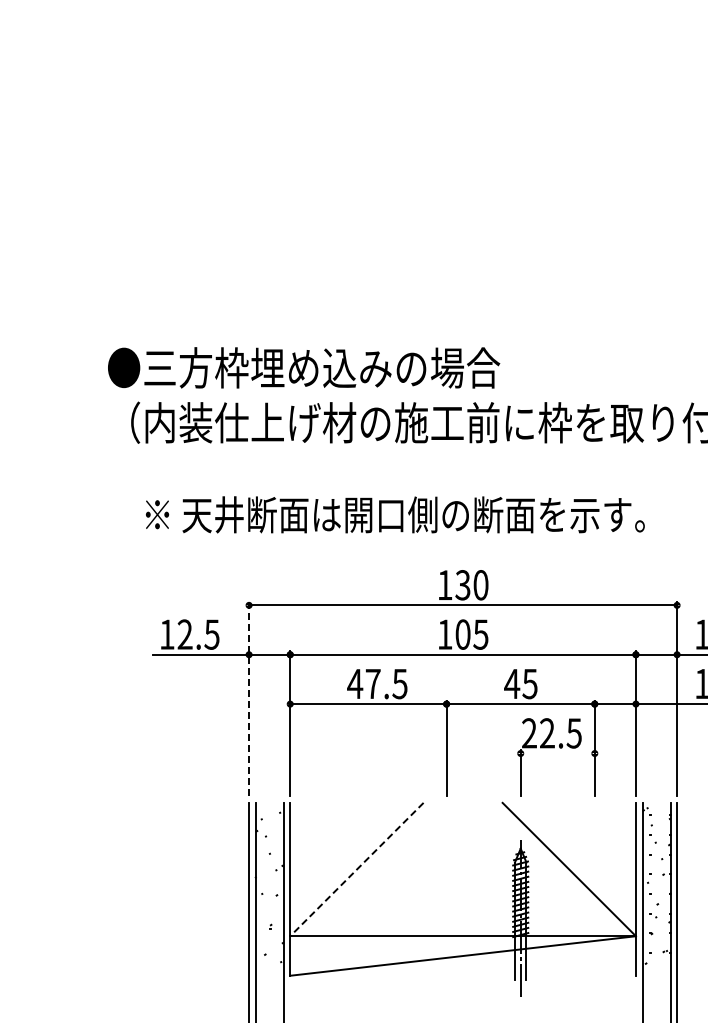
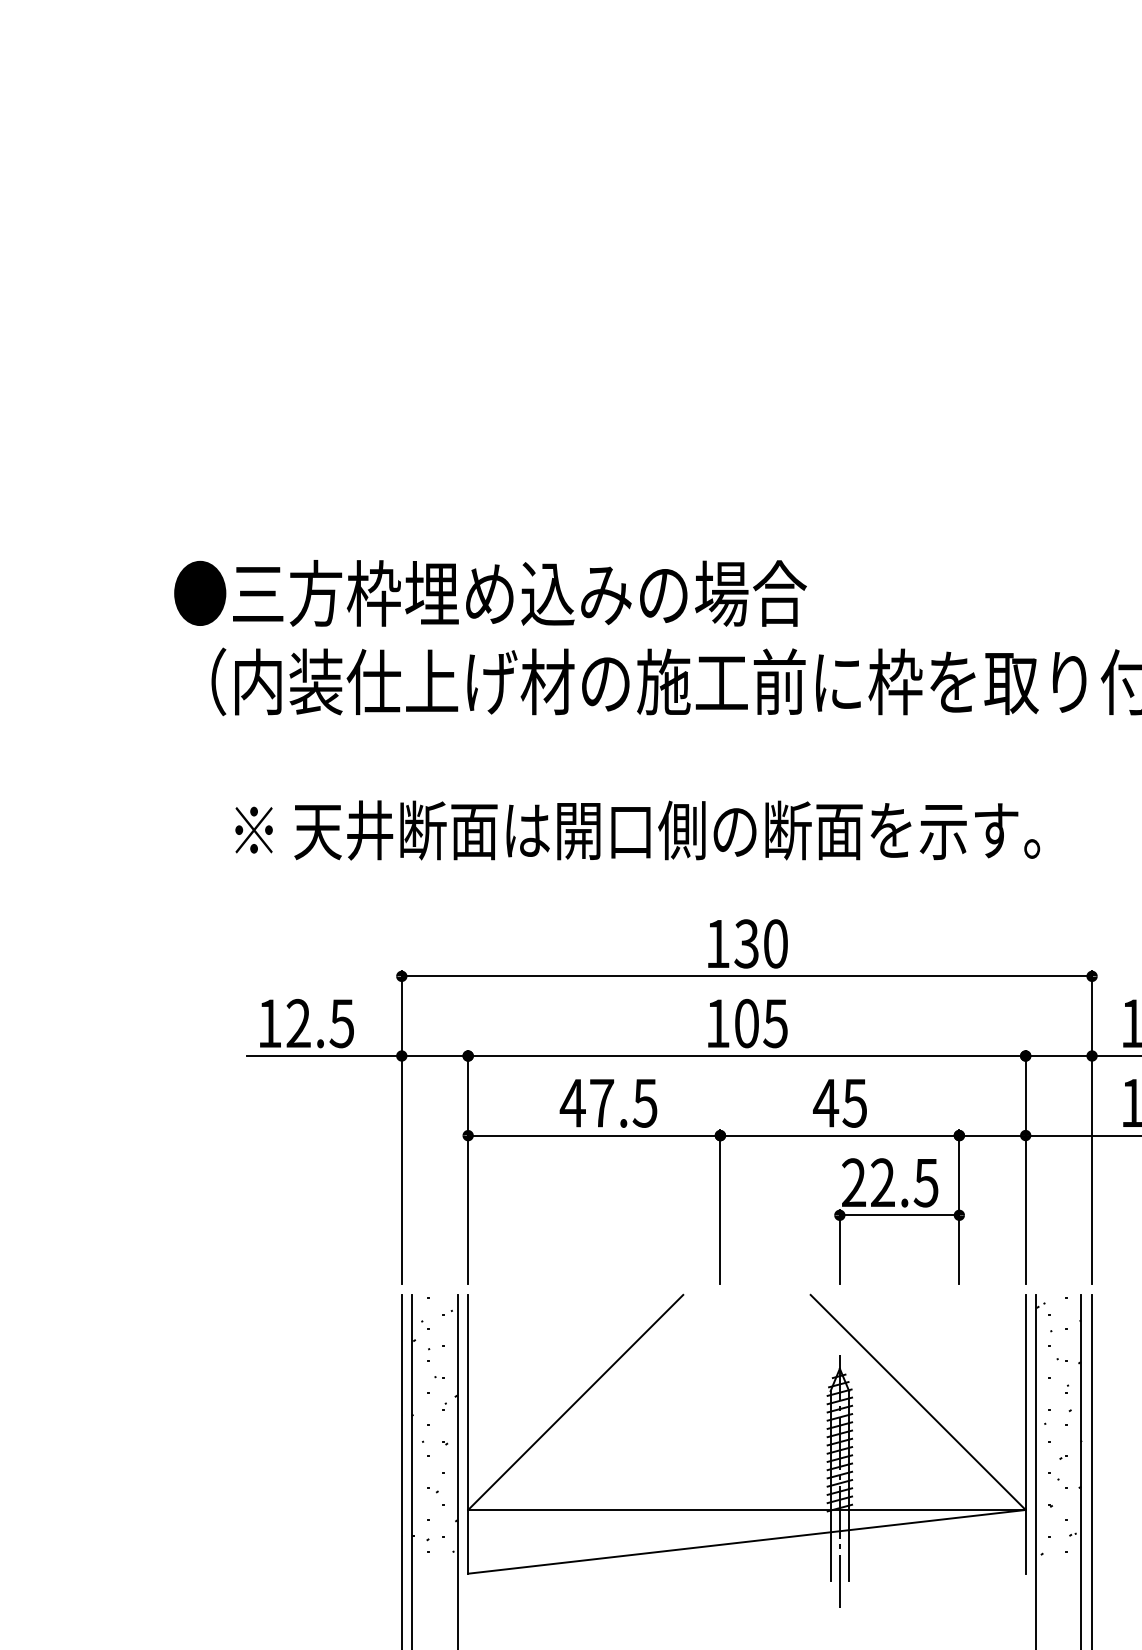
line: (249, 698) -> (402, 1126), dashed -> solid
line: (557, 753) -> (899, 1215), added
line: (356, 869) -> (575, 1402), dashed -> solid

